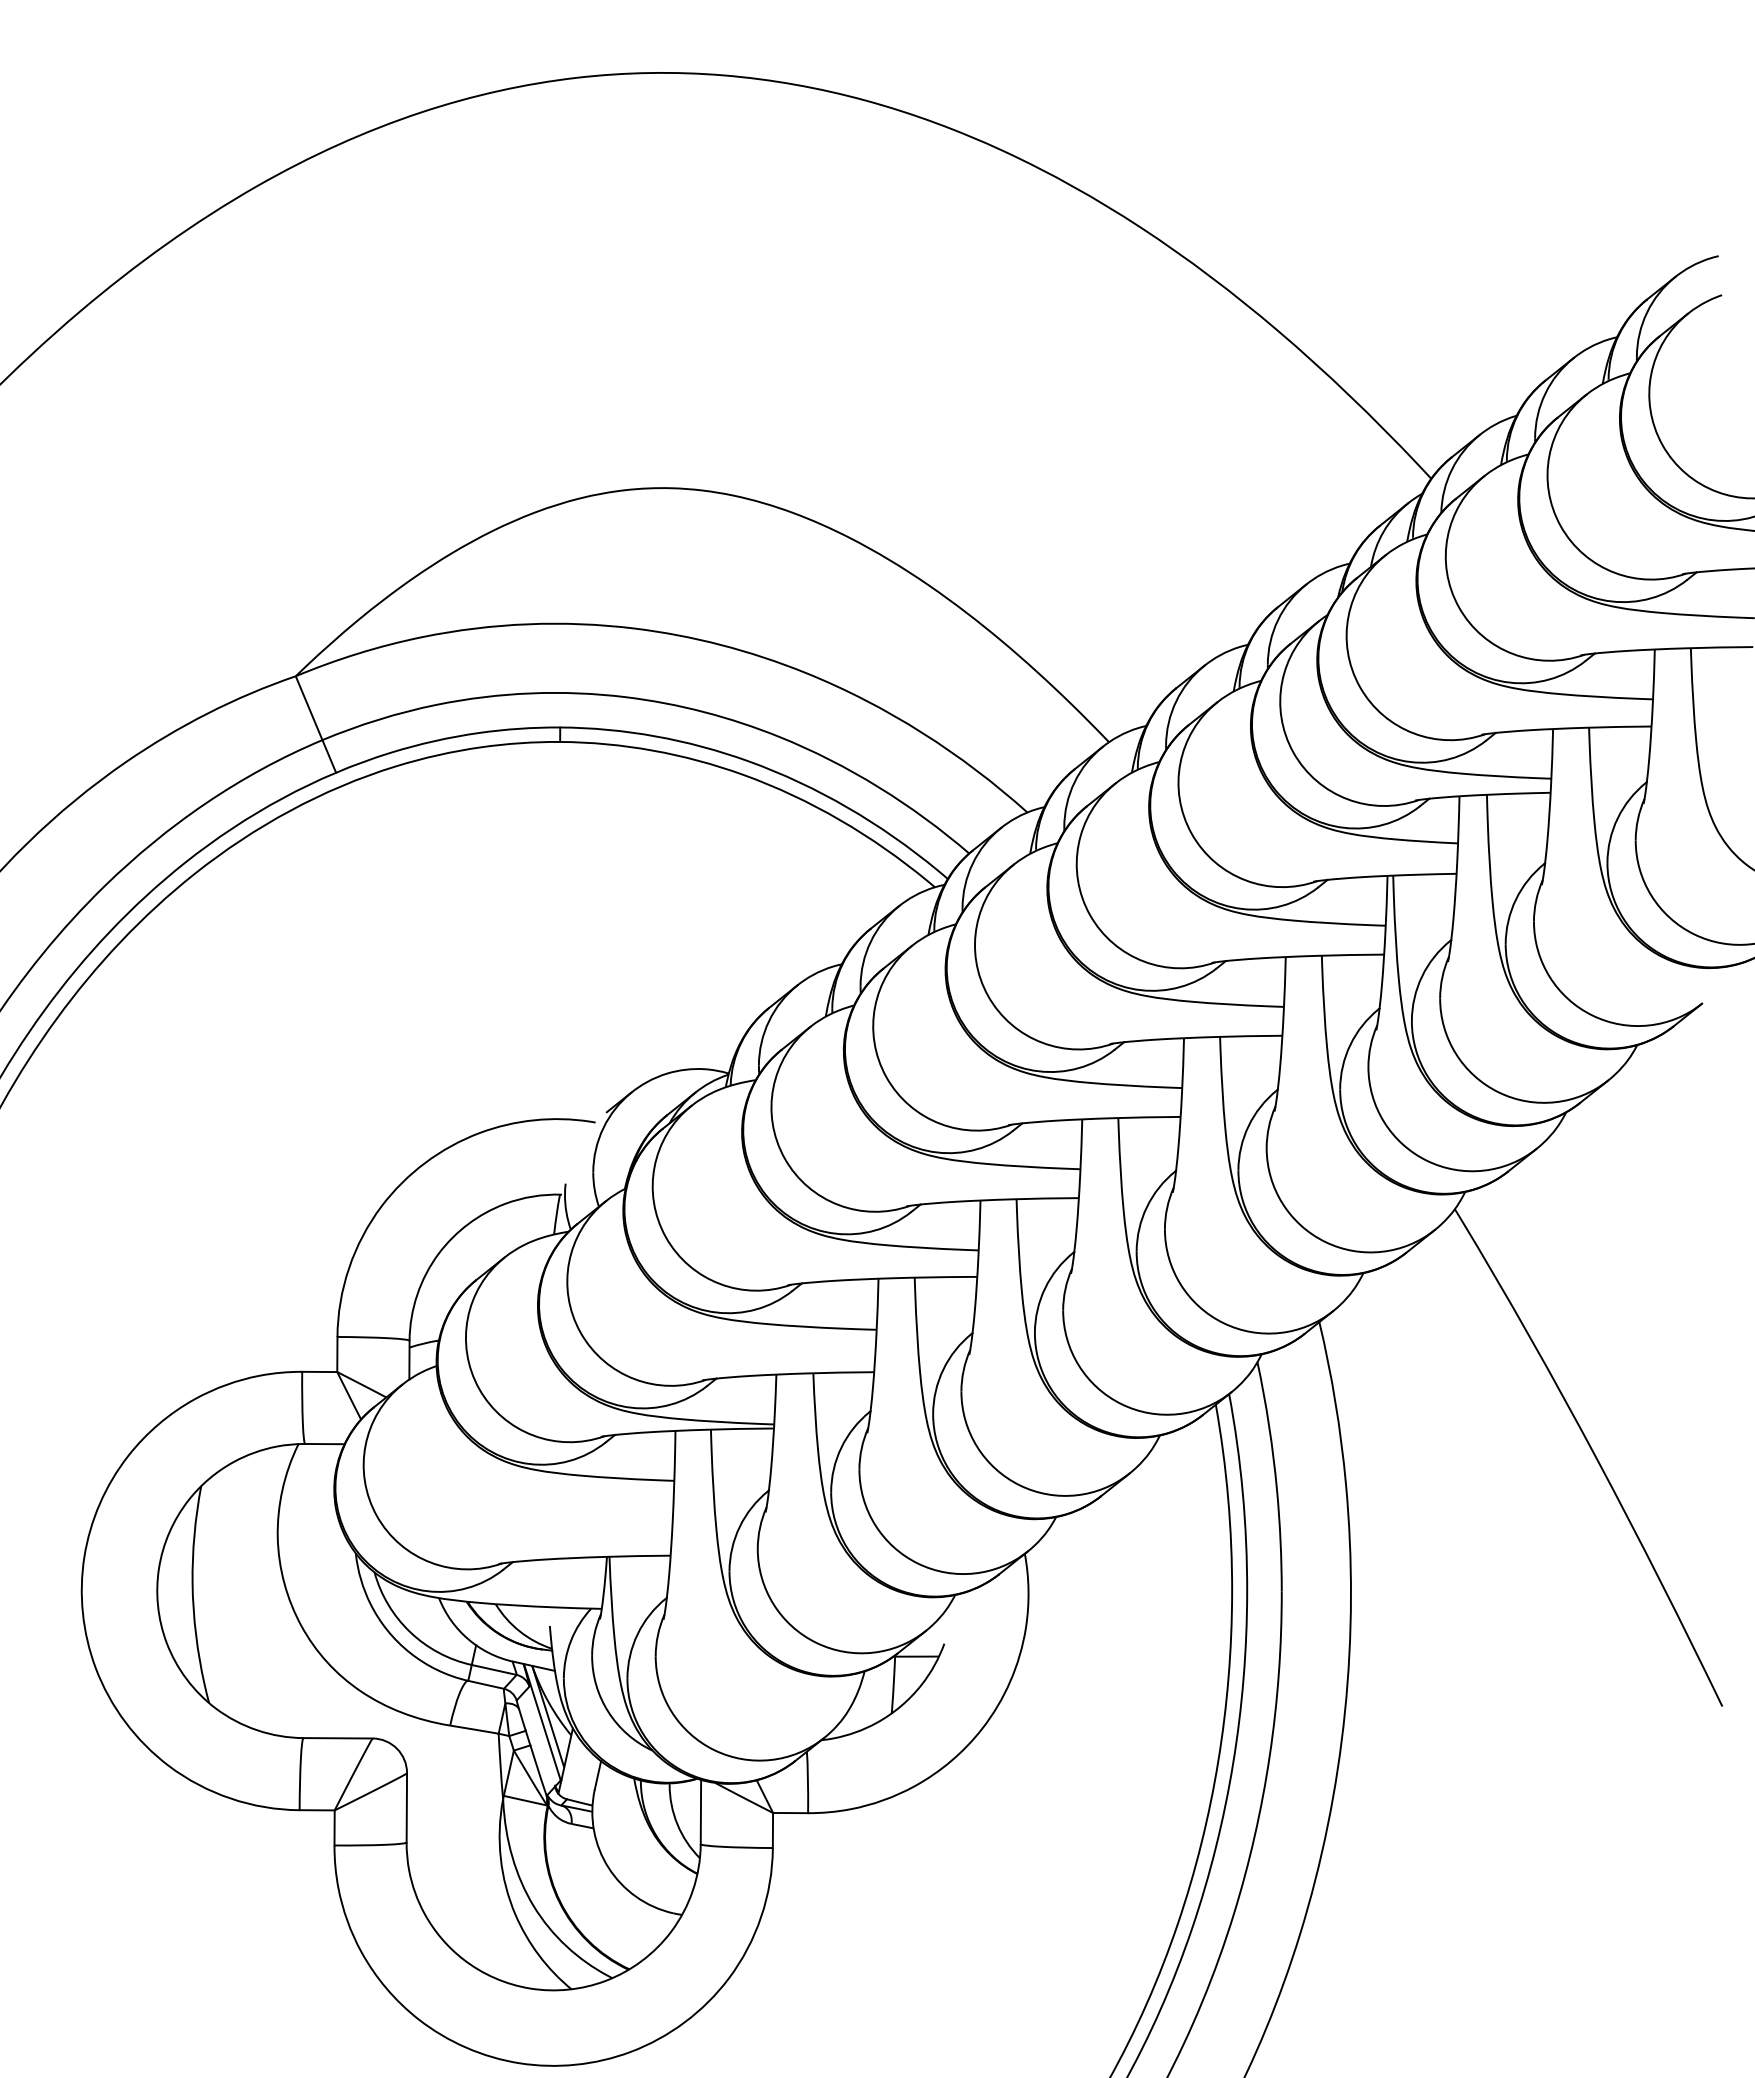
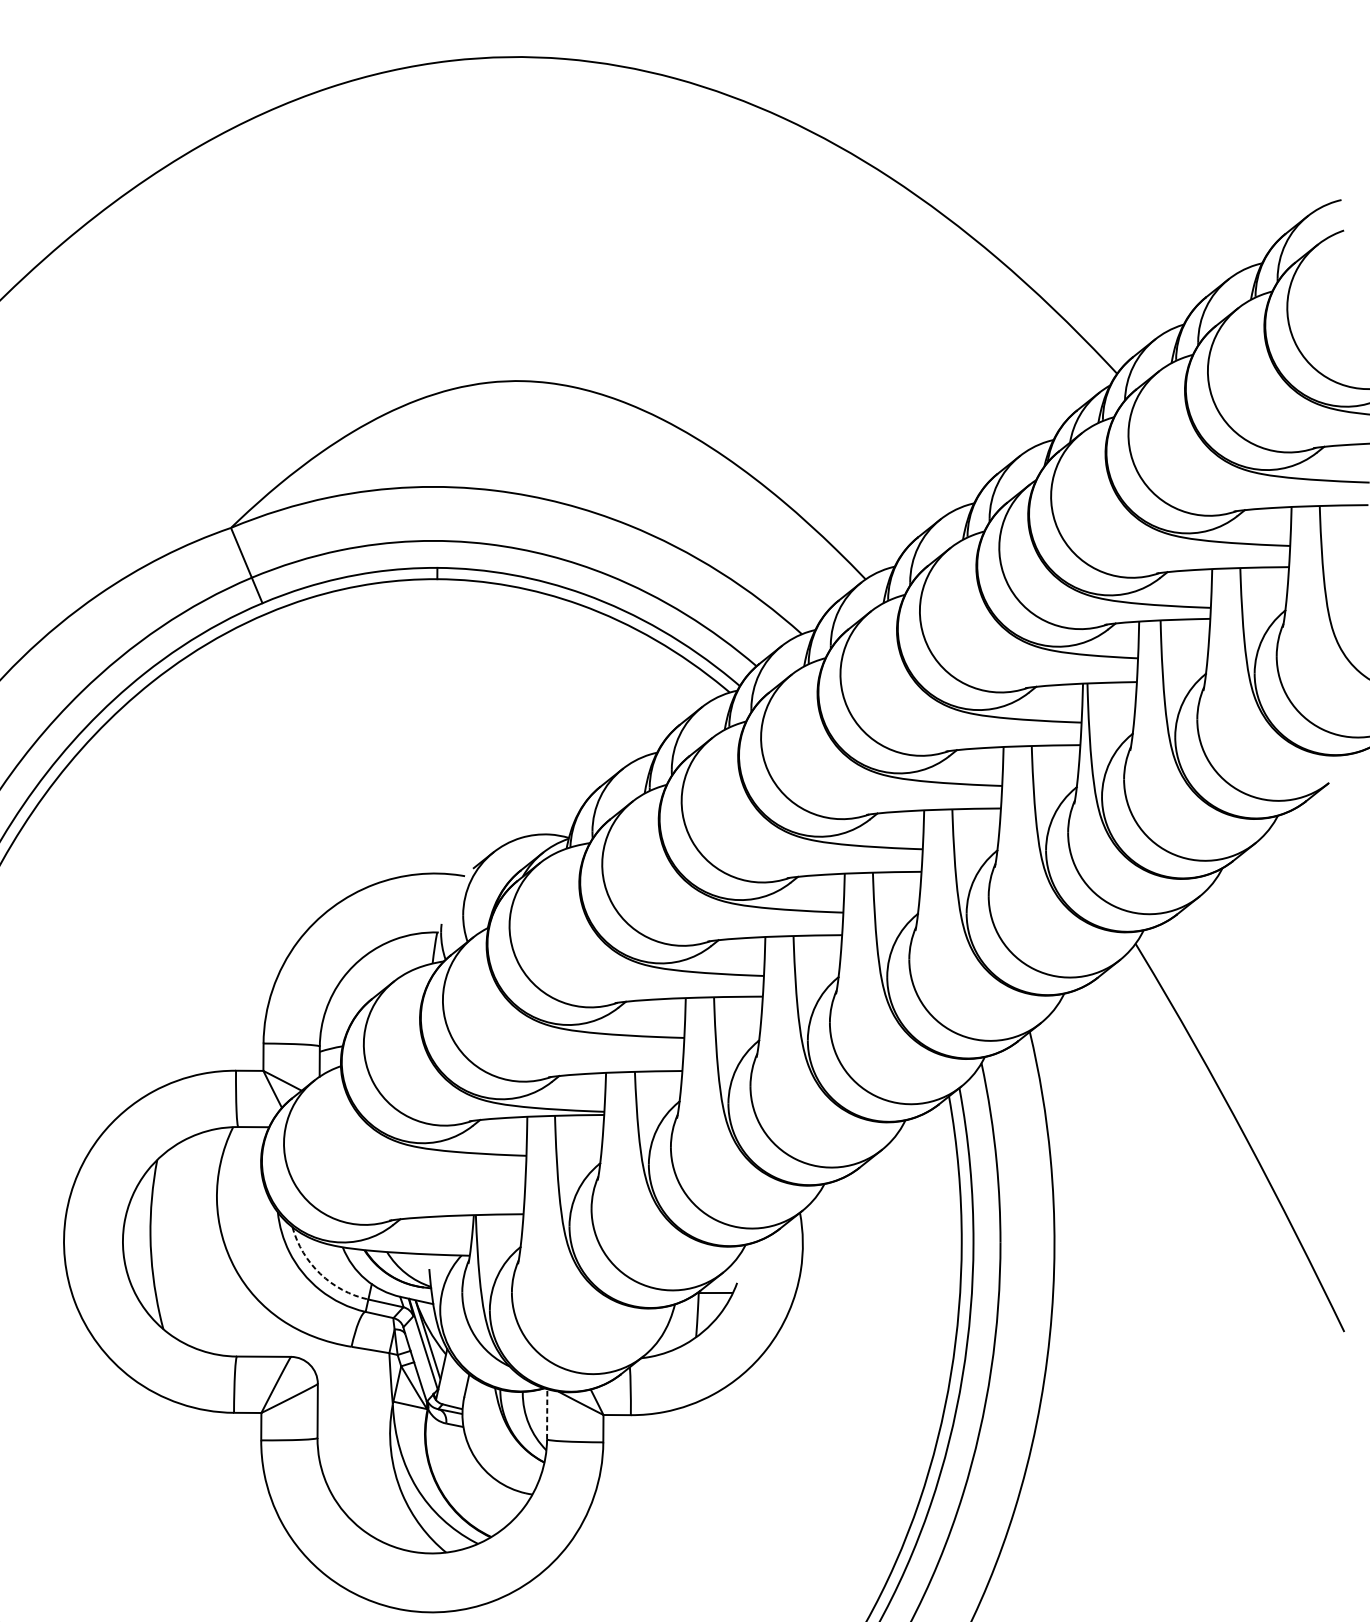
arc: (410, 1632) -> (320, 1274), solid -> dashed
line: (700, 1811) -> (546, 1413), solid -> dashed

